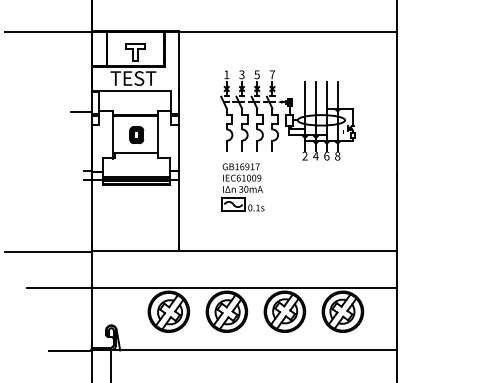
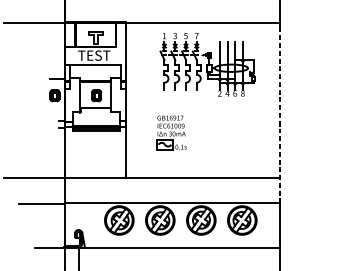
part: (287, 115) -> (207, 64), moved
part: (77, 135) -> (54, 95), added
line: (396, 163) -> (280, 115), solid -> dashed

